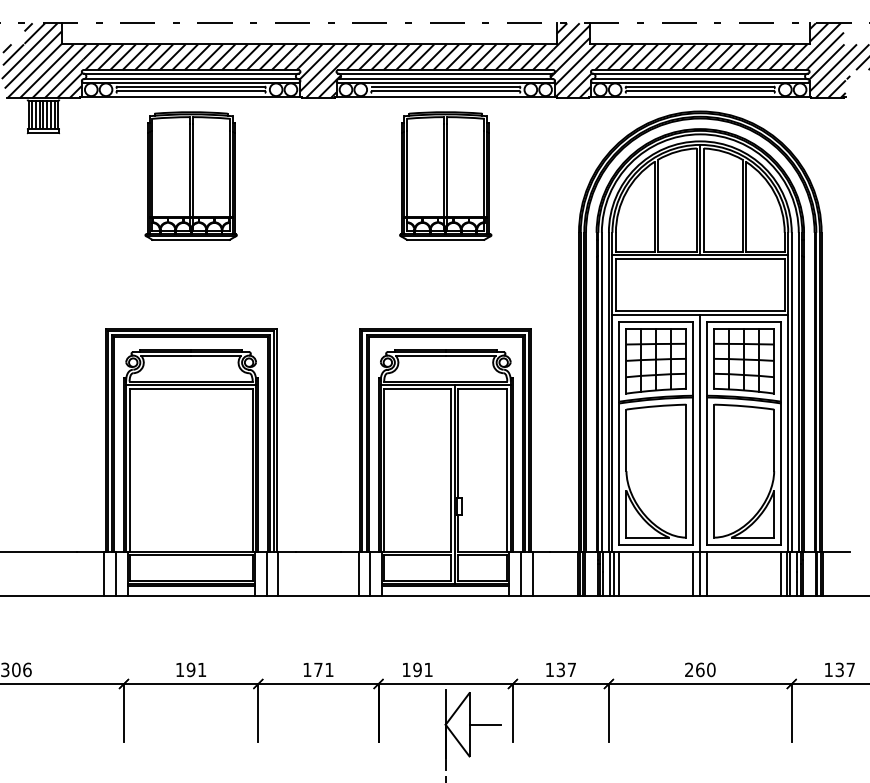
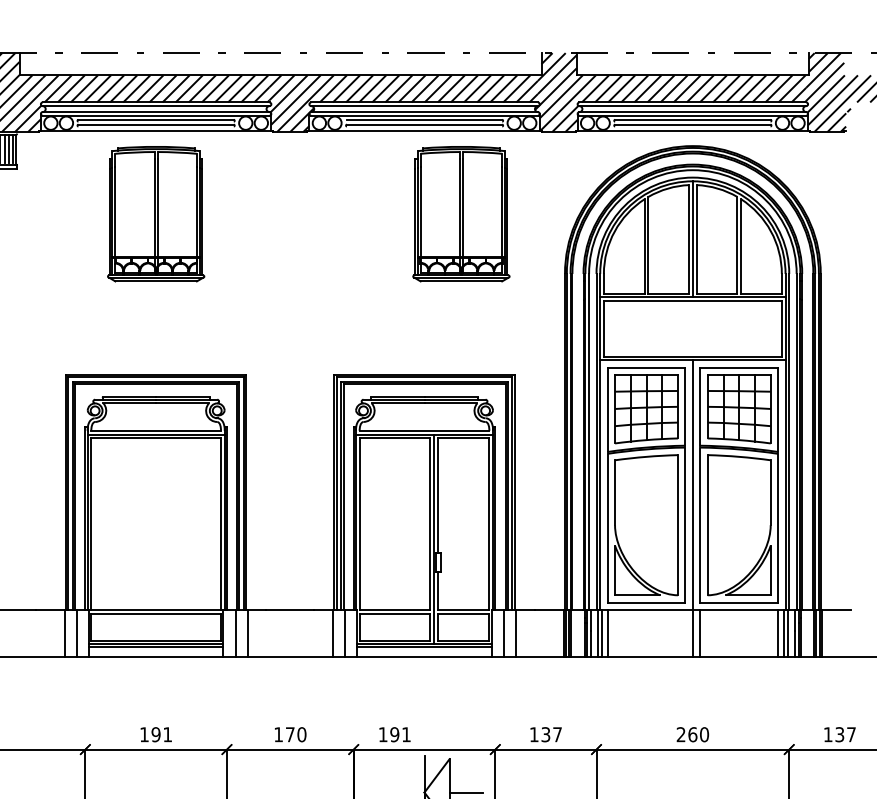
part: (445, 175) -> (461, 213), moved
line: (693, 573) -> (685, 633), removed
text: (329, 669) -> (301, 734), 171 -> 170

